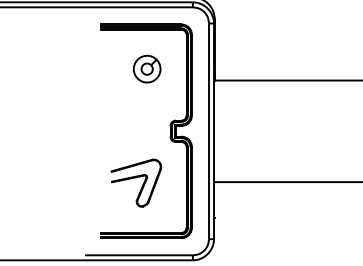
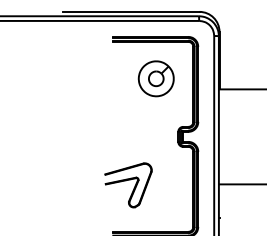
part: (147, 68) -> (156, 78), size x1.4
part: (136, 182) -> (128, 184), moved

